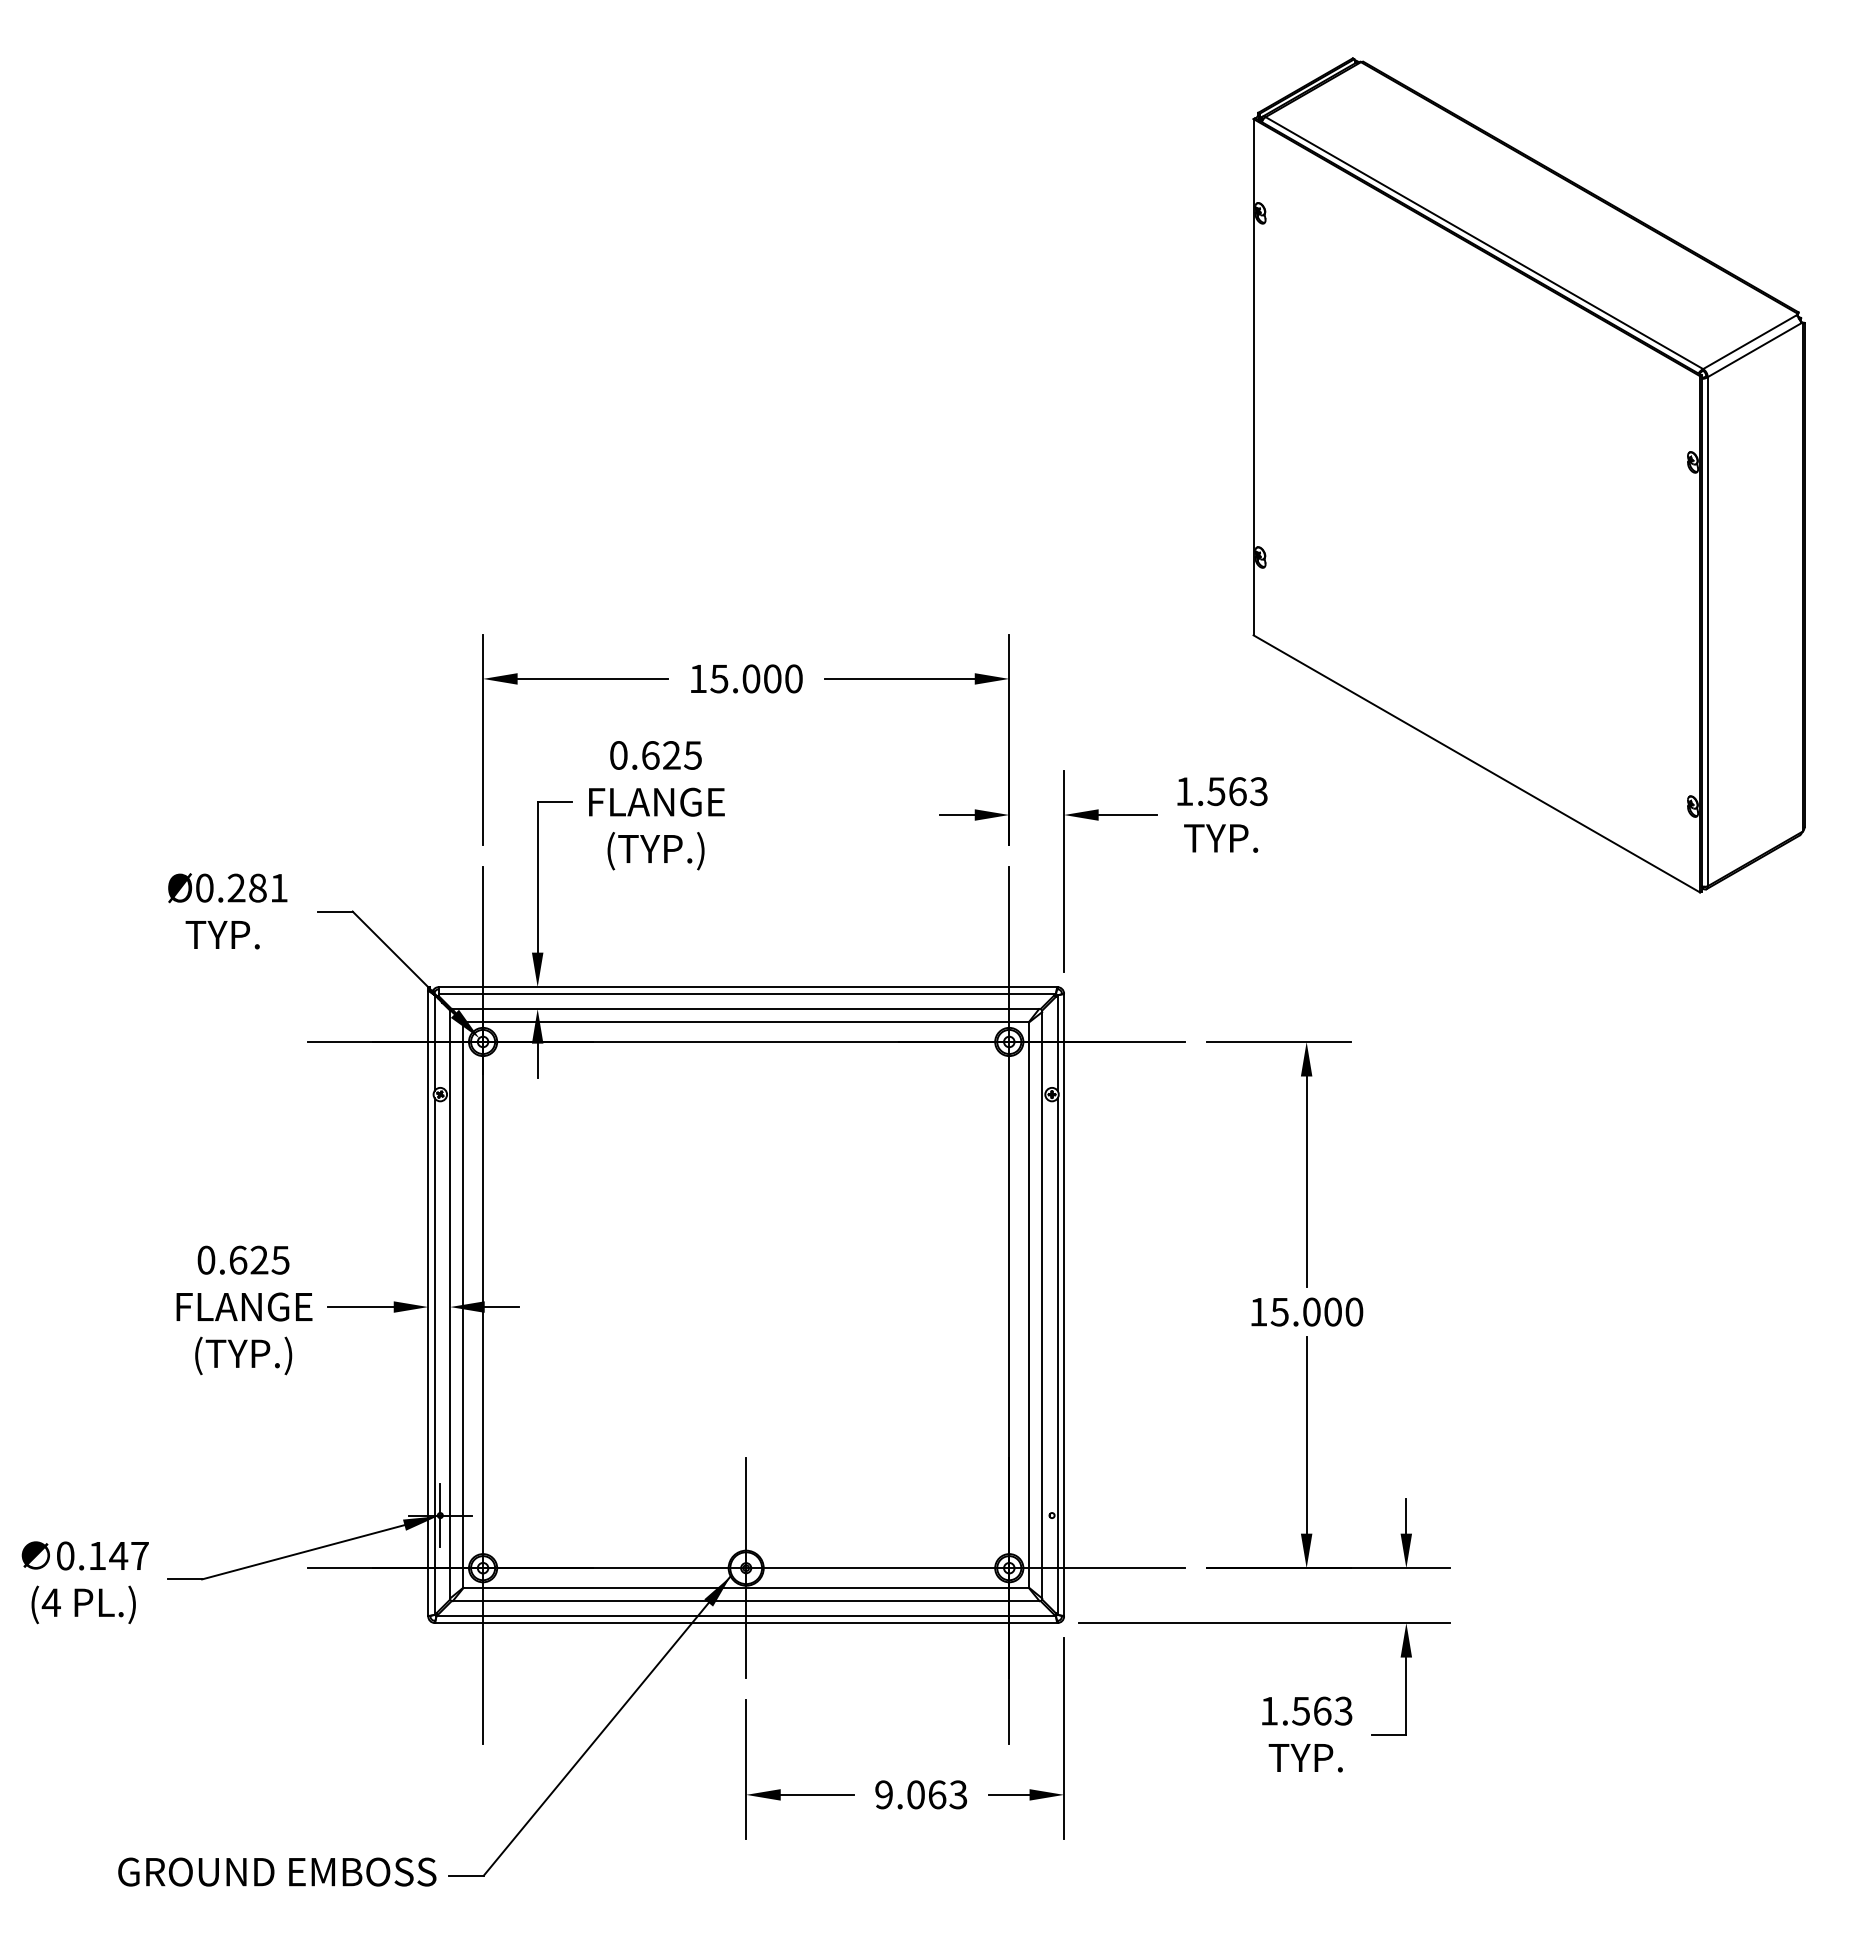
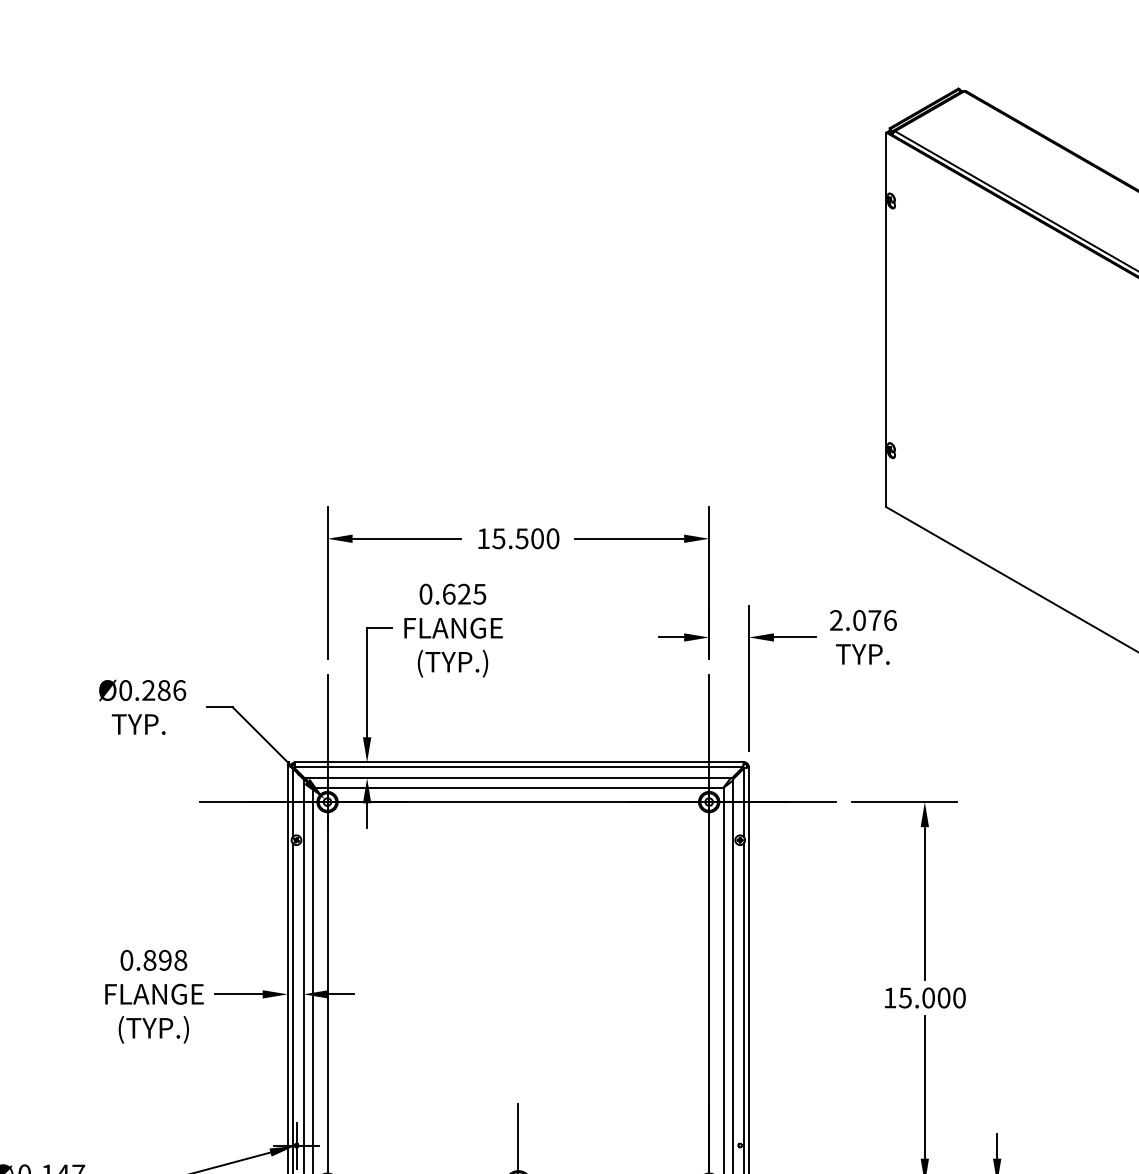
text: (751, 678) -> (522, 538), 15.000 -> 15.500
text: (1221, 791) -> (863, 620), 1.563 -> 2.076
text: (279, 887) -> (179, 690), Ø0.281 -> Ø0.286
text: (259, 1259) -> (165, 959), 0.625 -> 0.898

